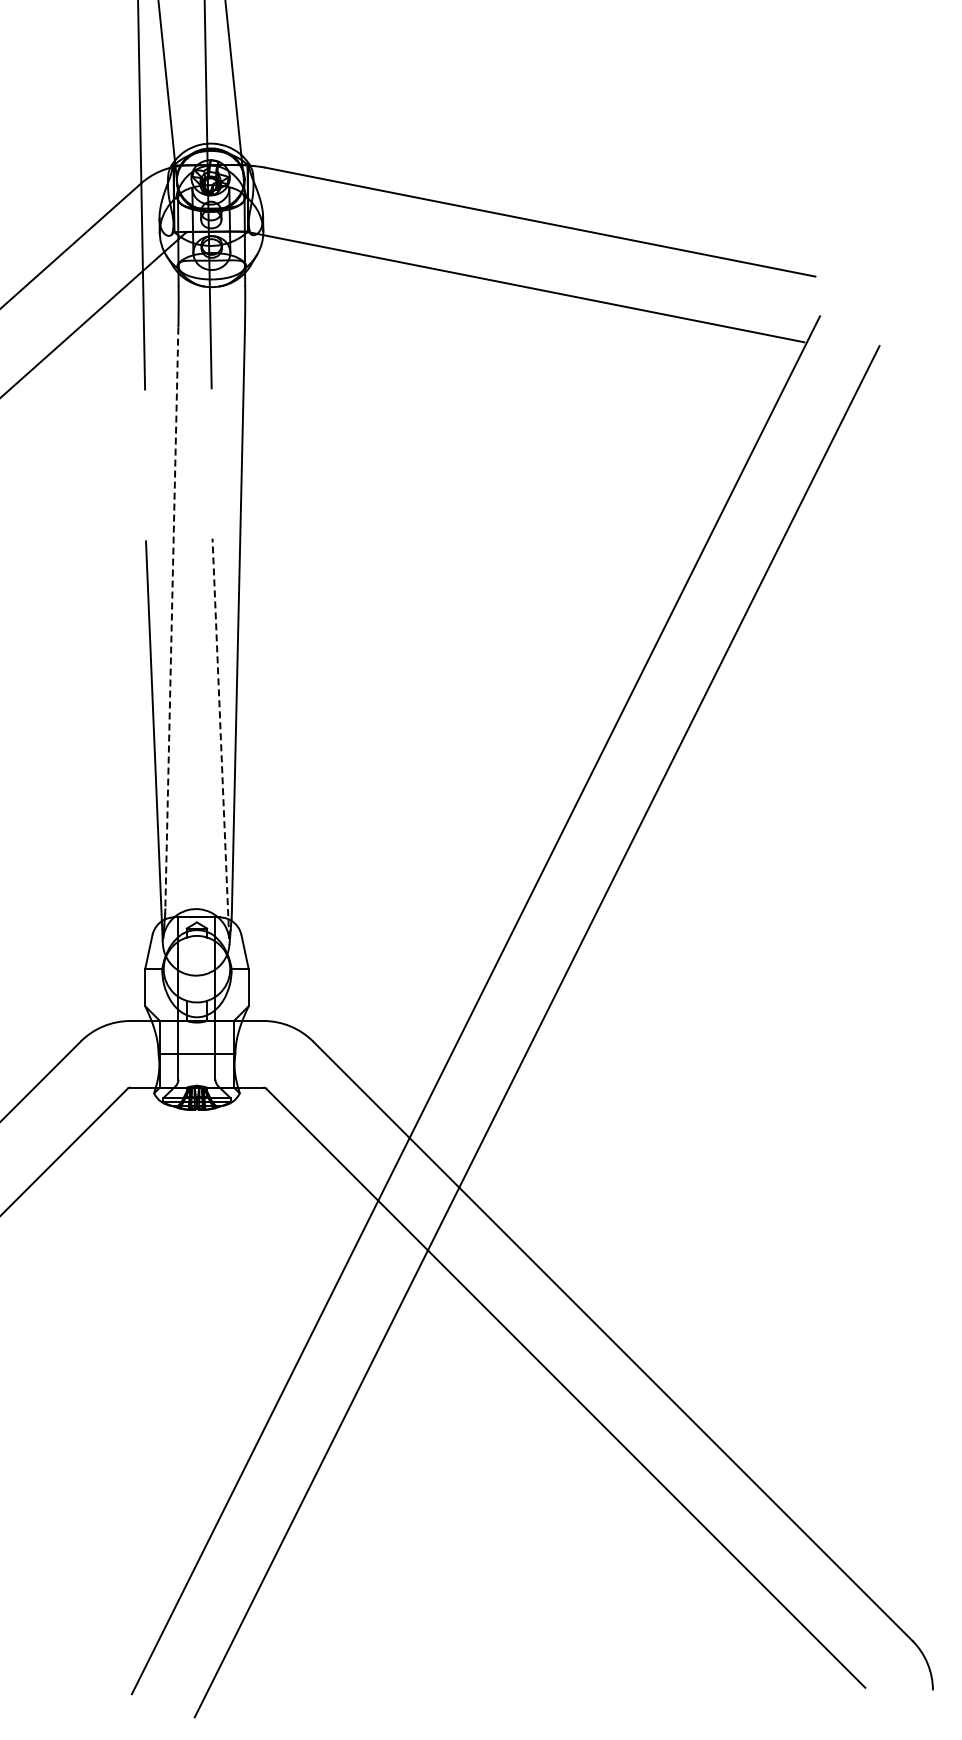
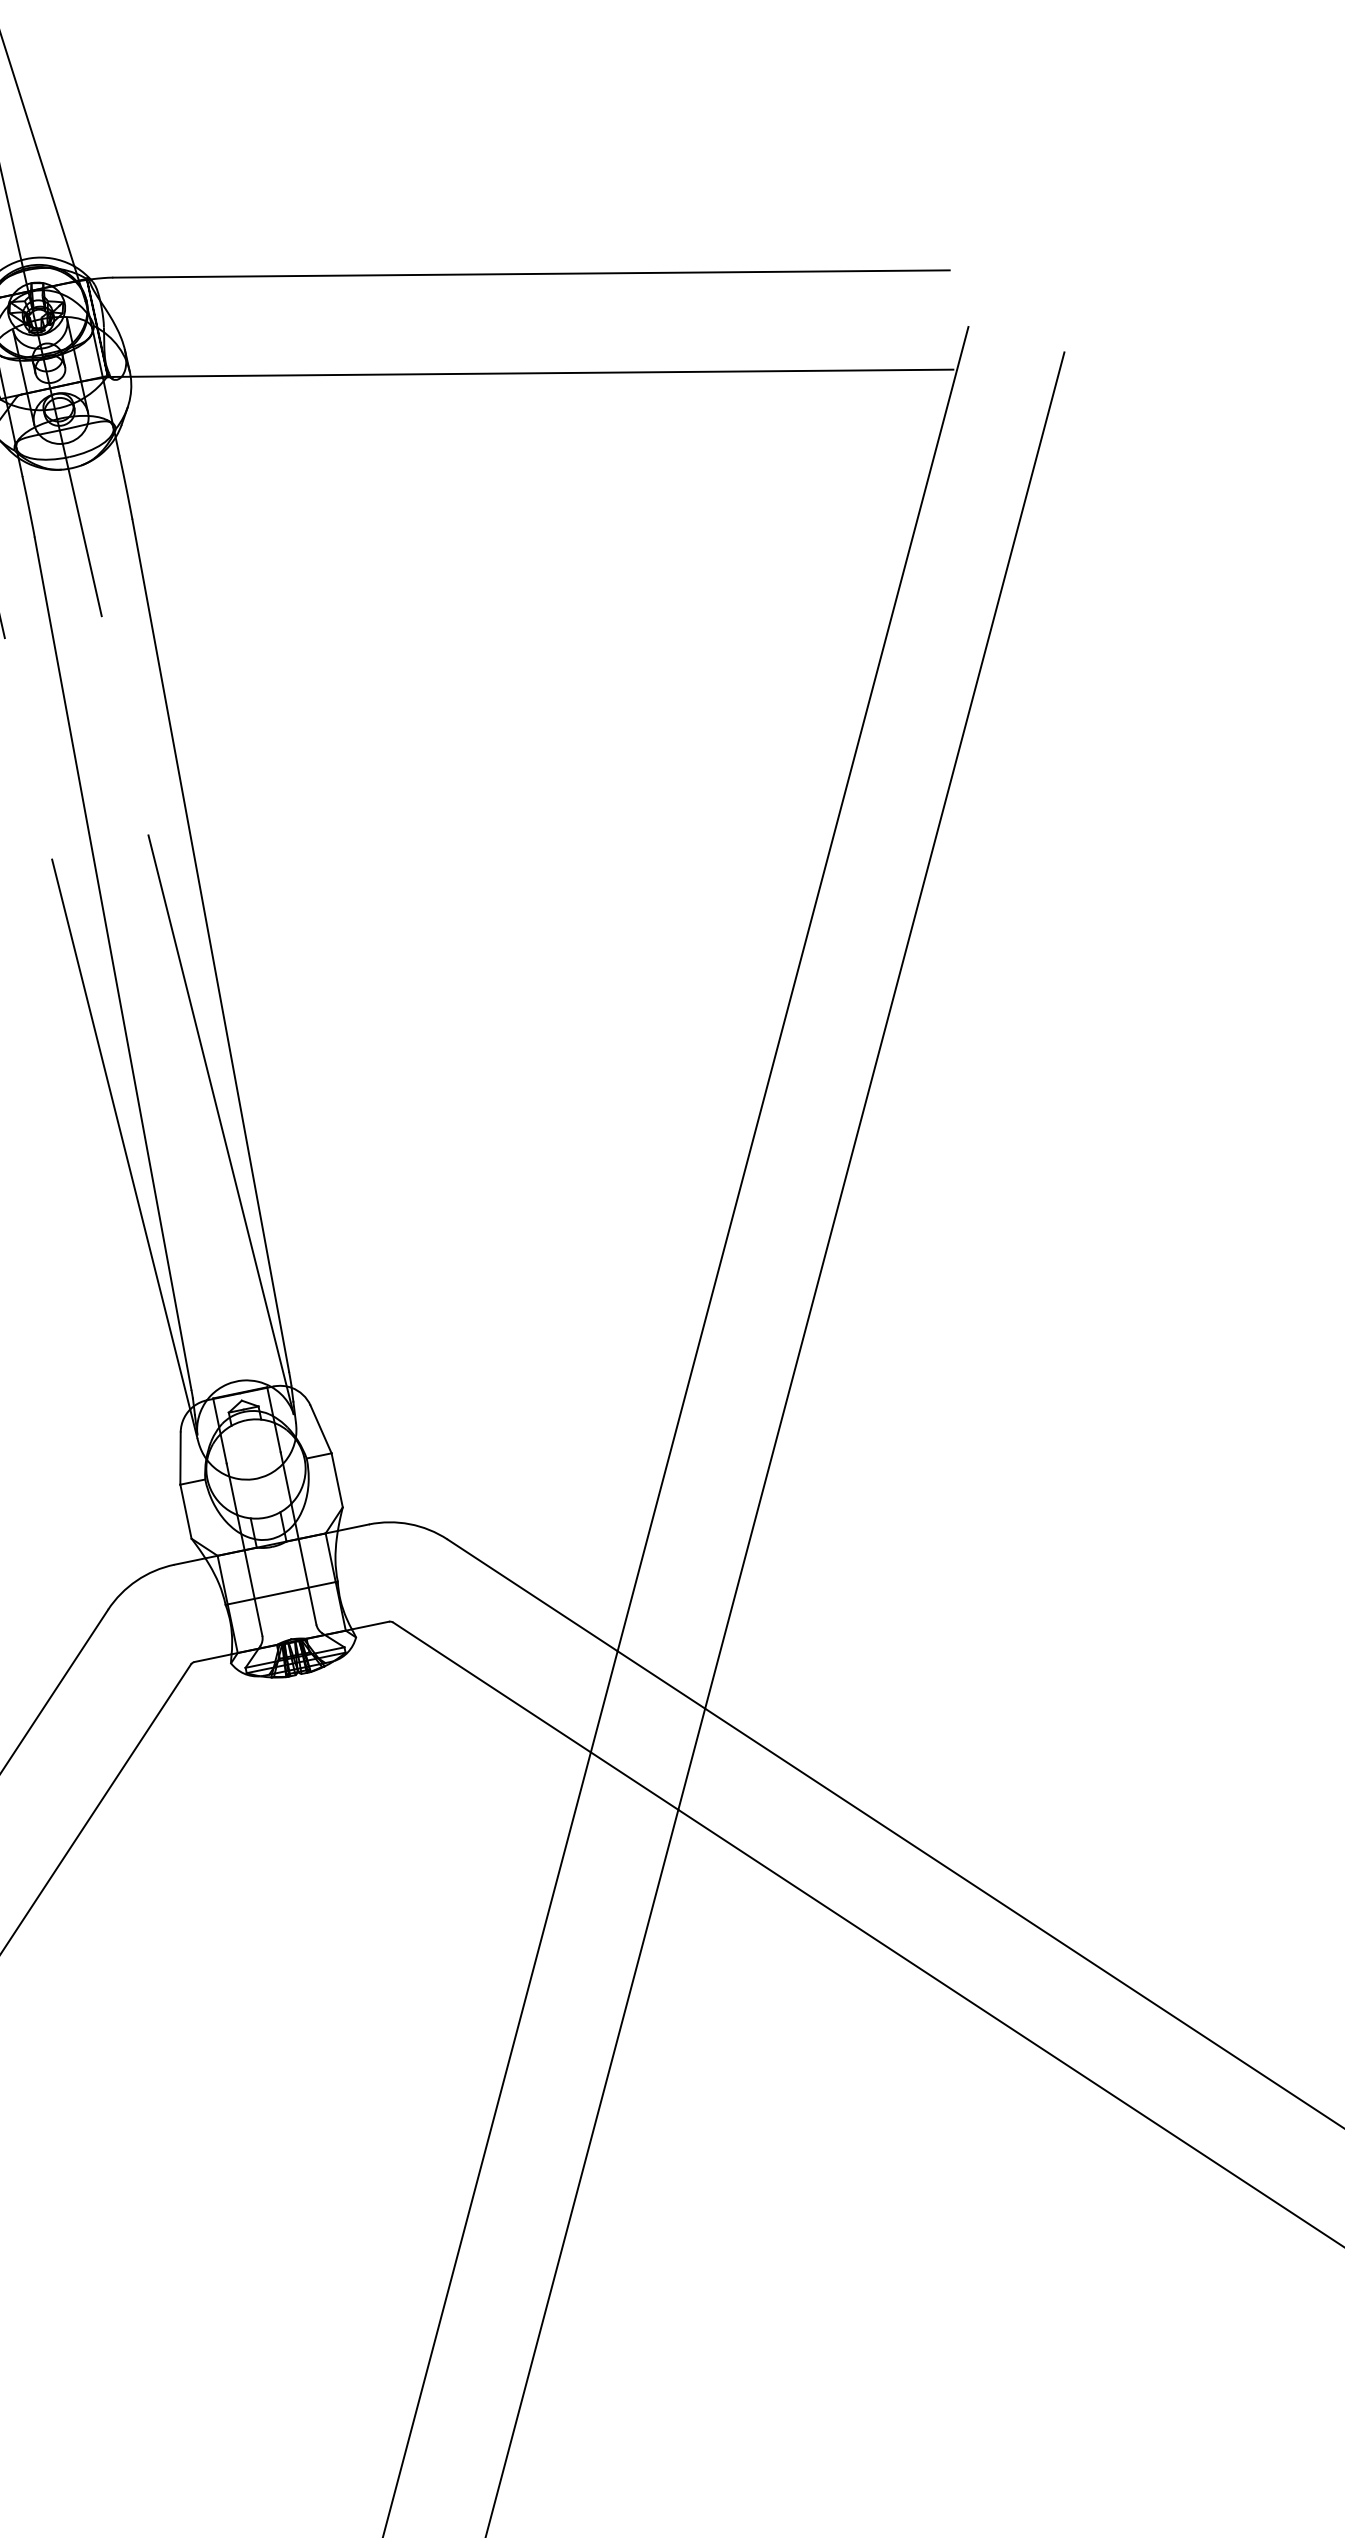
line: (171, 618) -> (112, 964), dashed -> solid
line: (220, 738) -> (220, 1124), dashed -> solid

